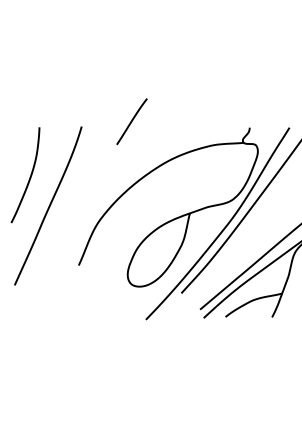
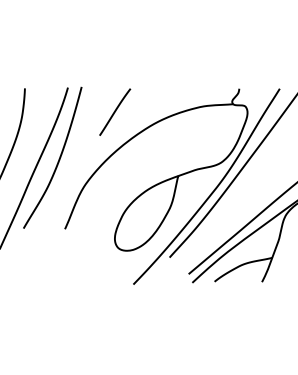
line: (131, 121) -> (114, 111), moved
curve: (71, 198) -> (57, 160), added

